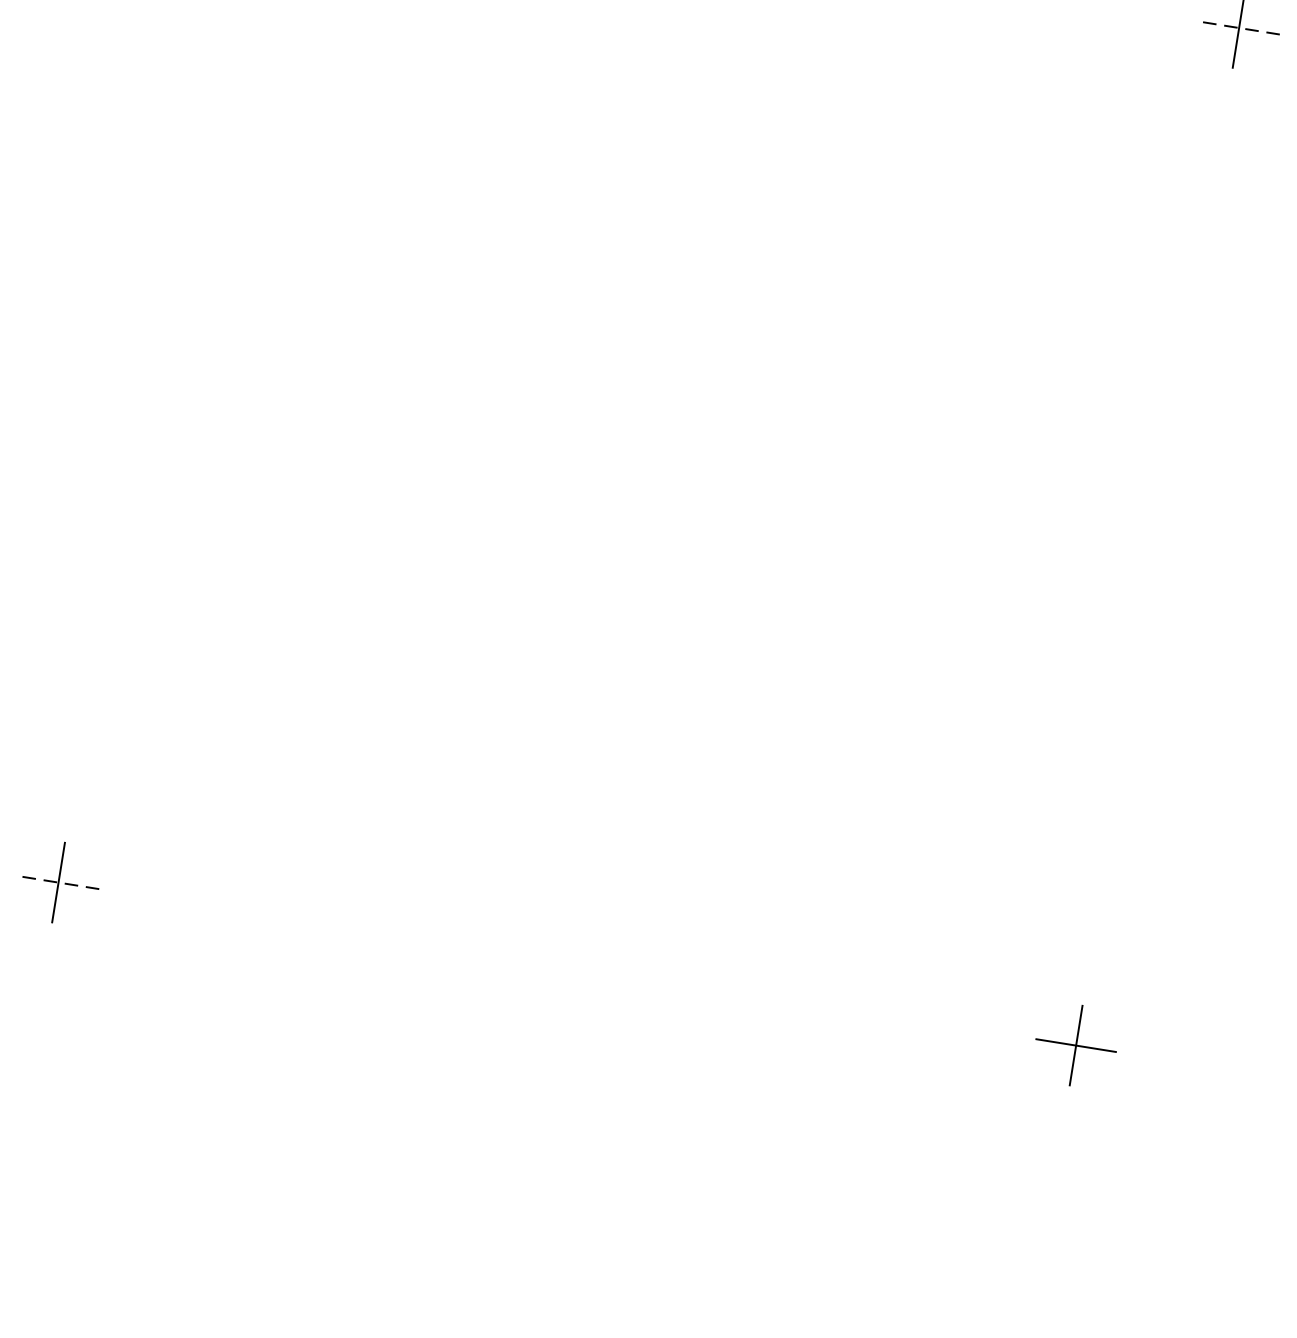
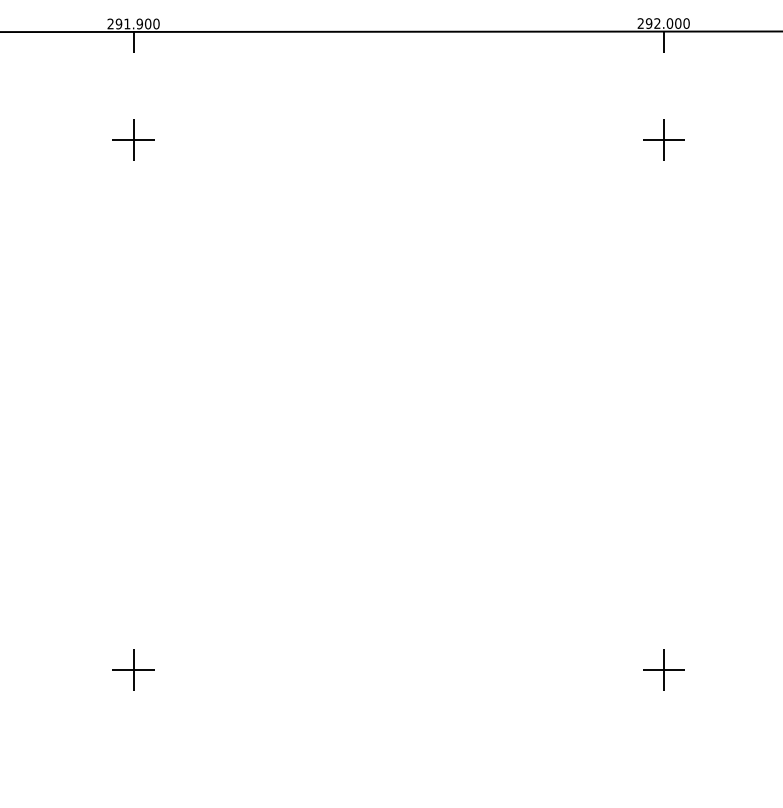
line: (1238, 28) -> (663, 140), dashed -> solid
line: (58, 883) -> (133, 670), dashed -> solid

